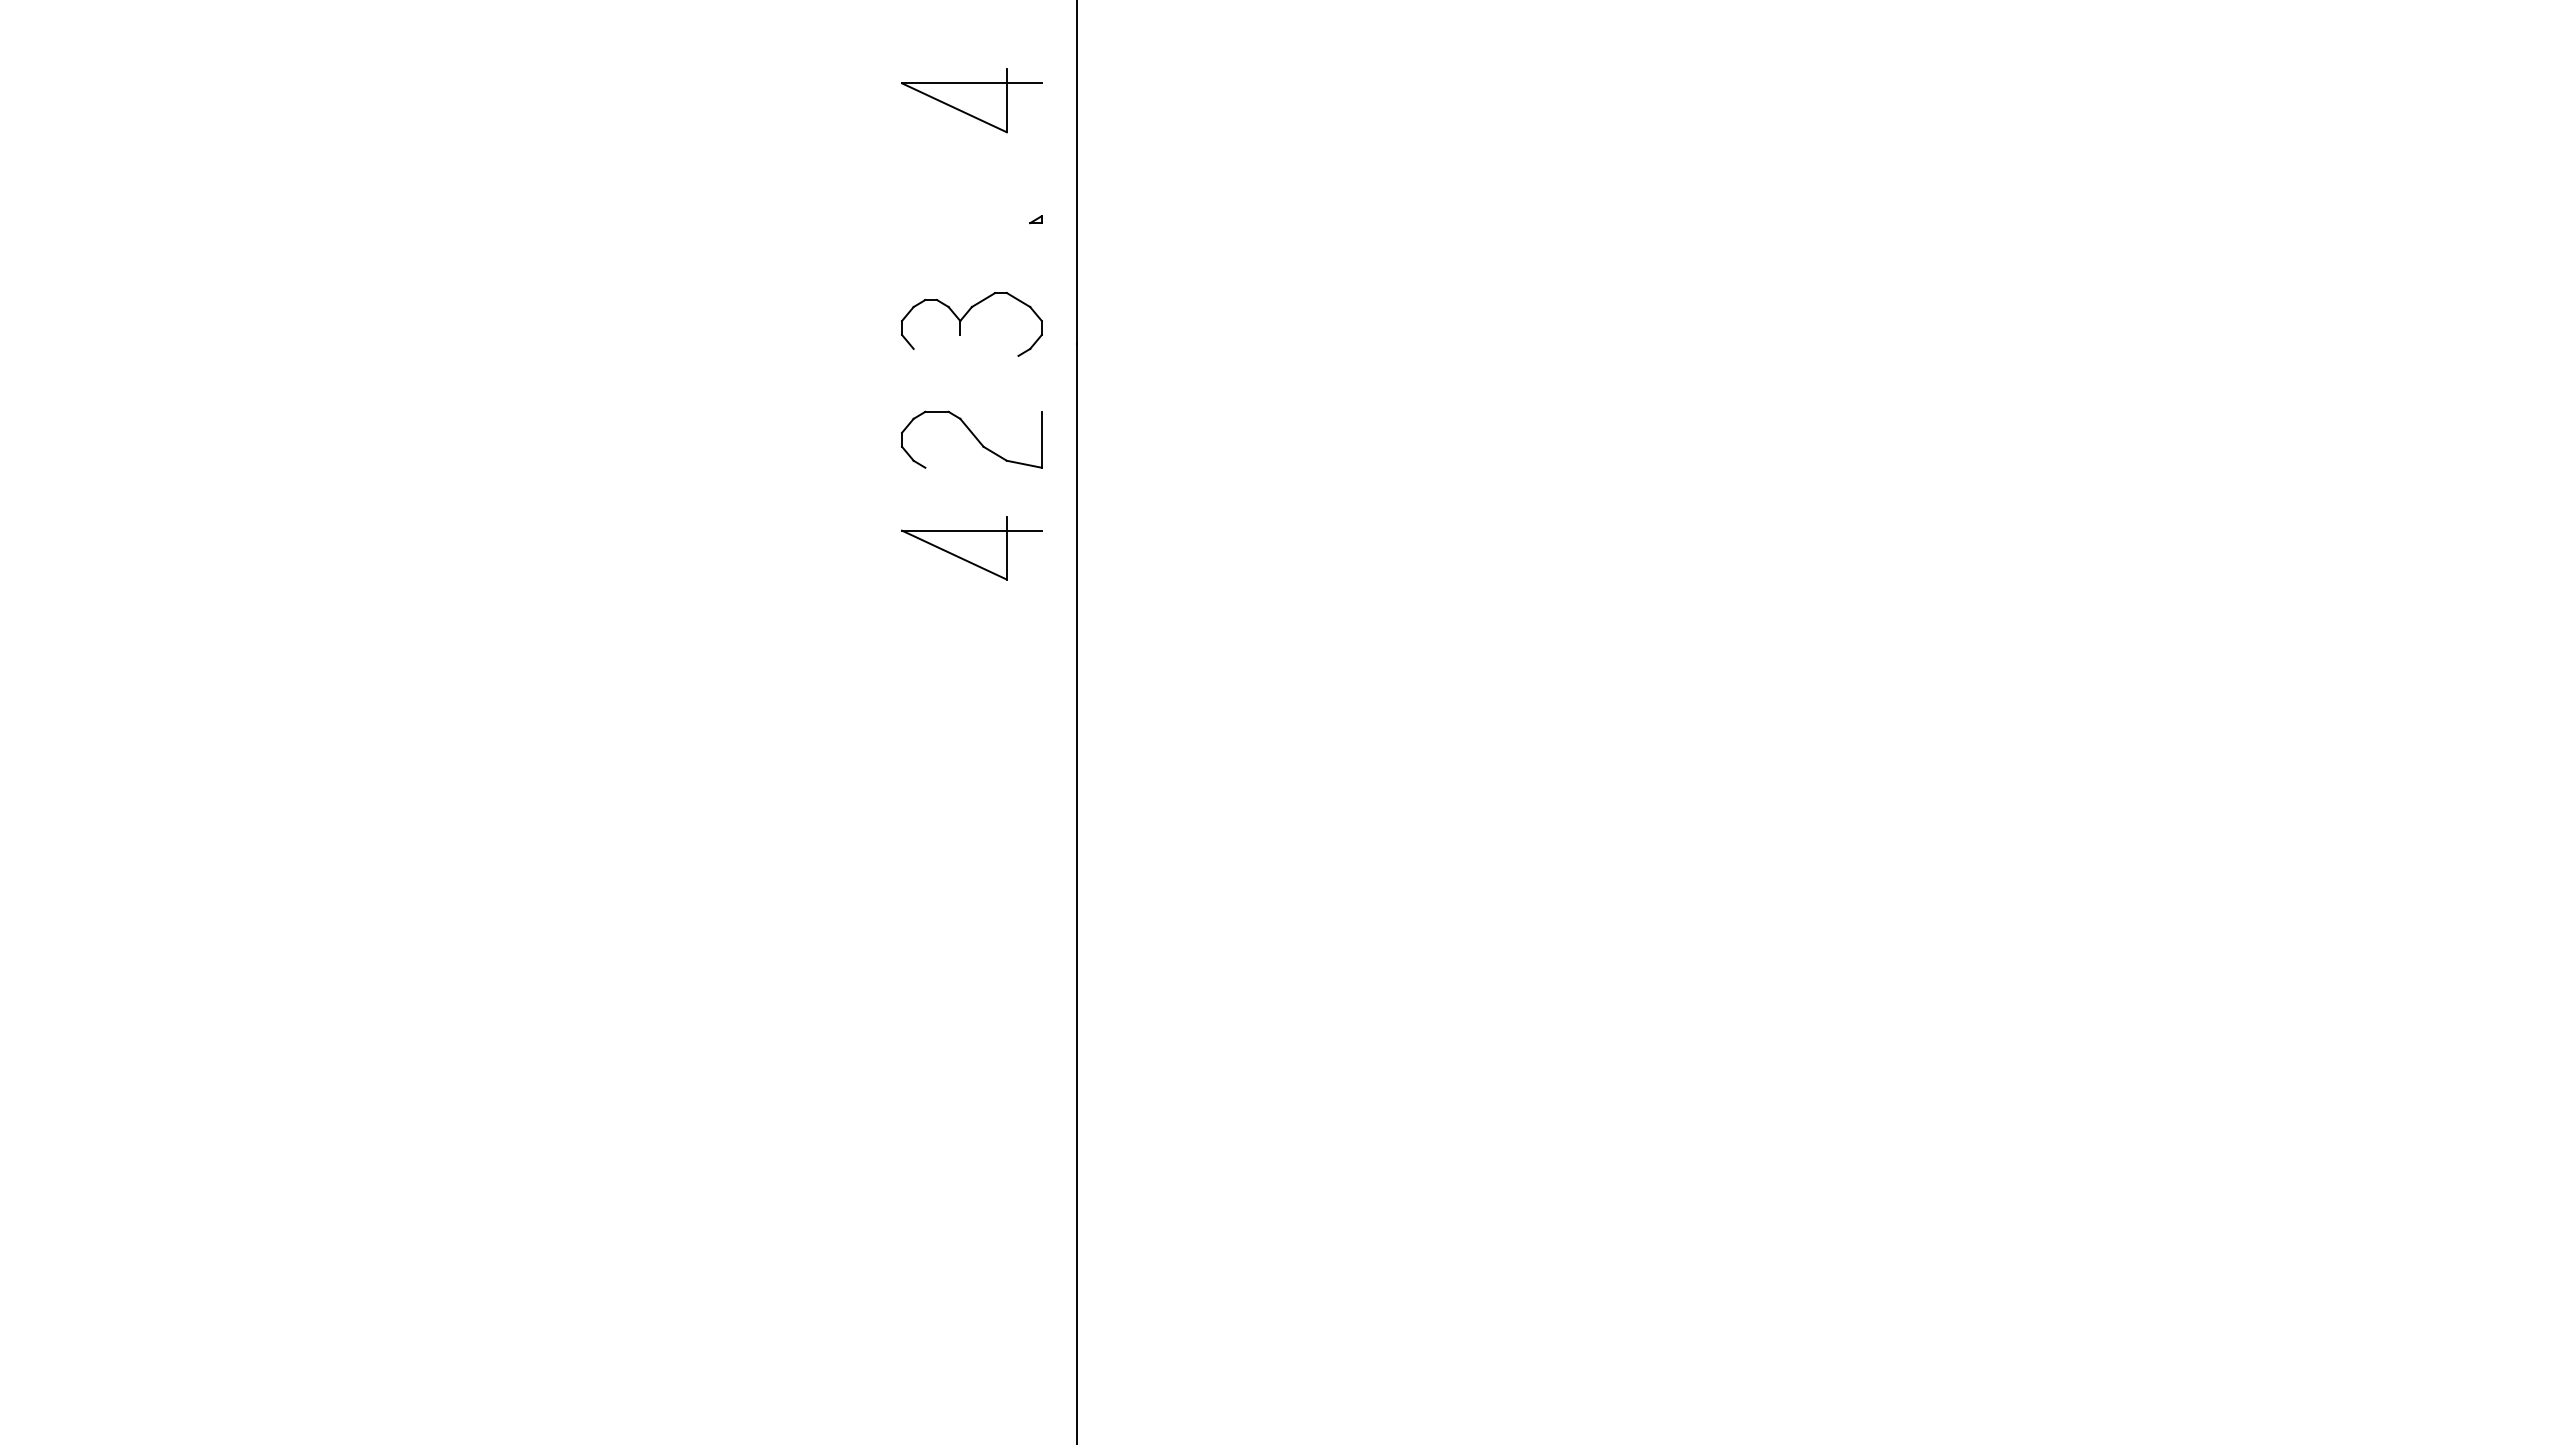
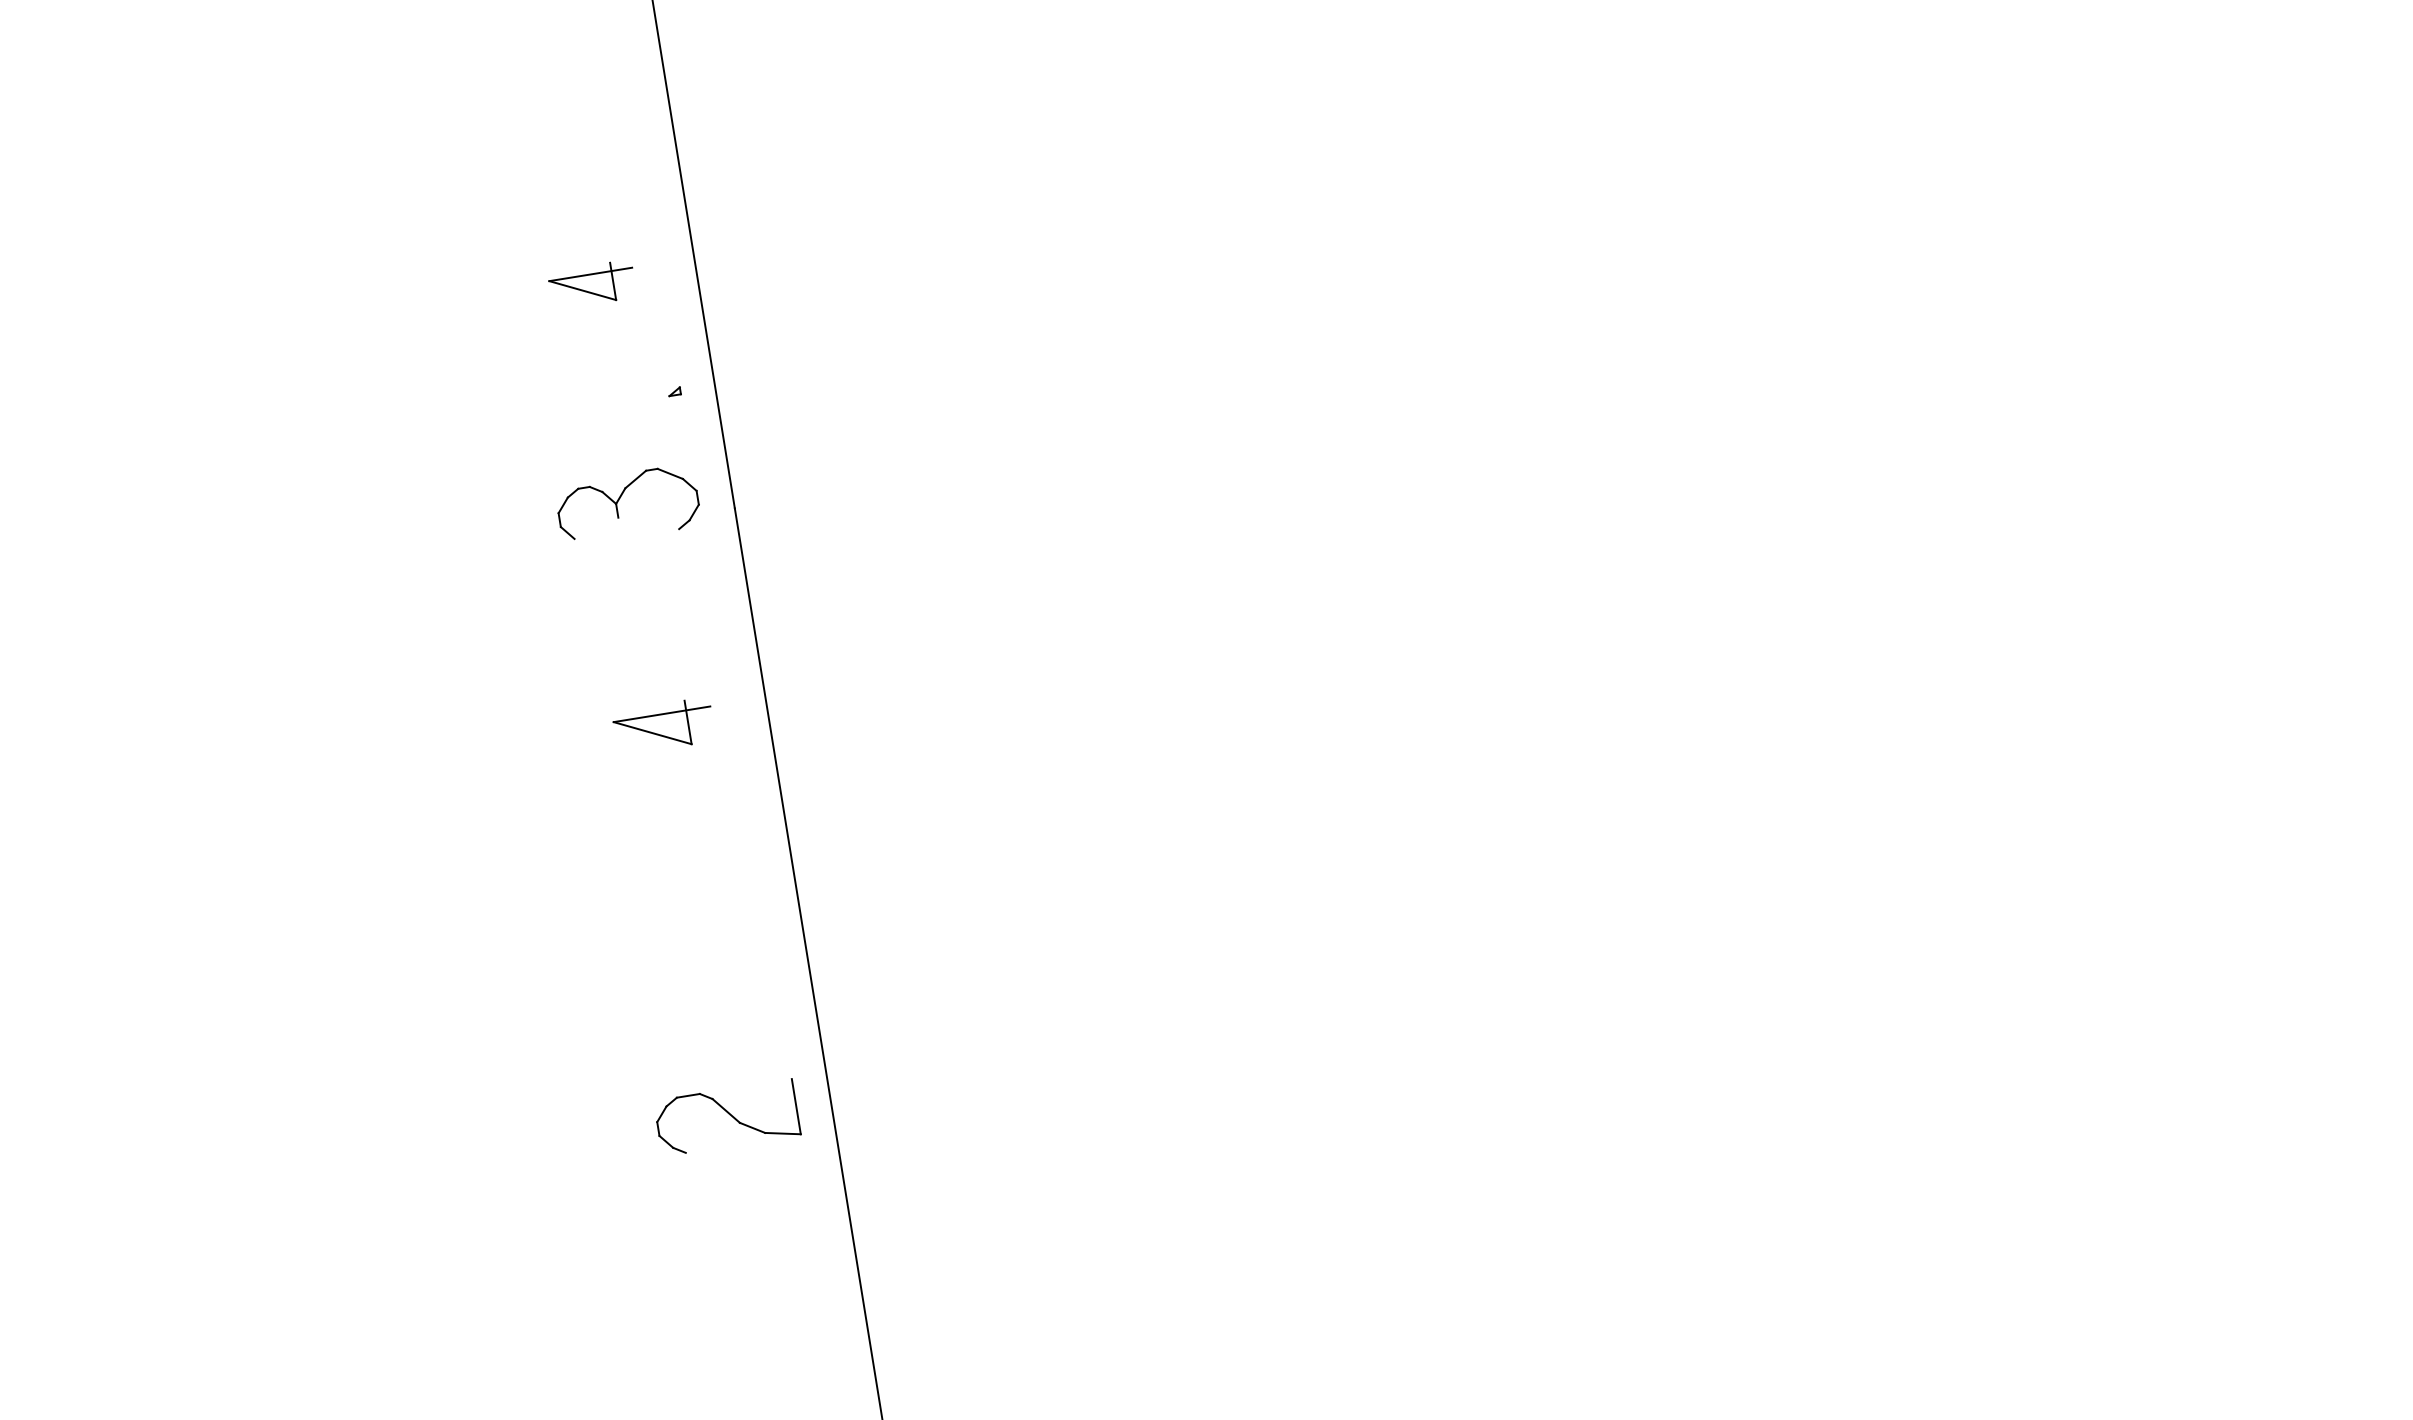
part: (971, 100) -> (591, 284), size x0.6
part: (971, 439) -> (726, 1117), moved
part: (971, 548) -> (663, 726), size x0.7

